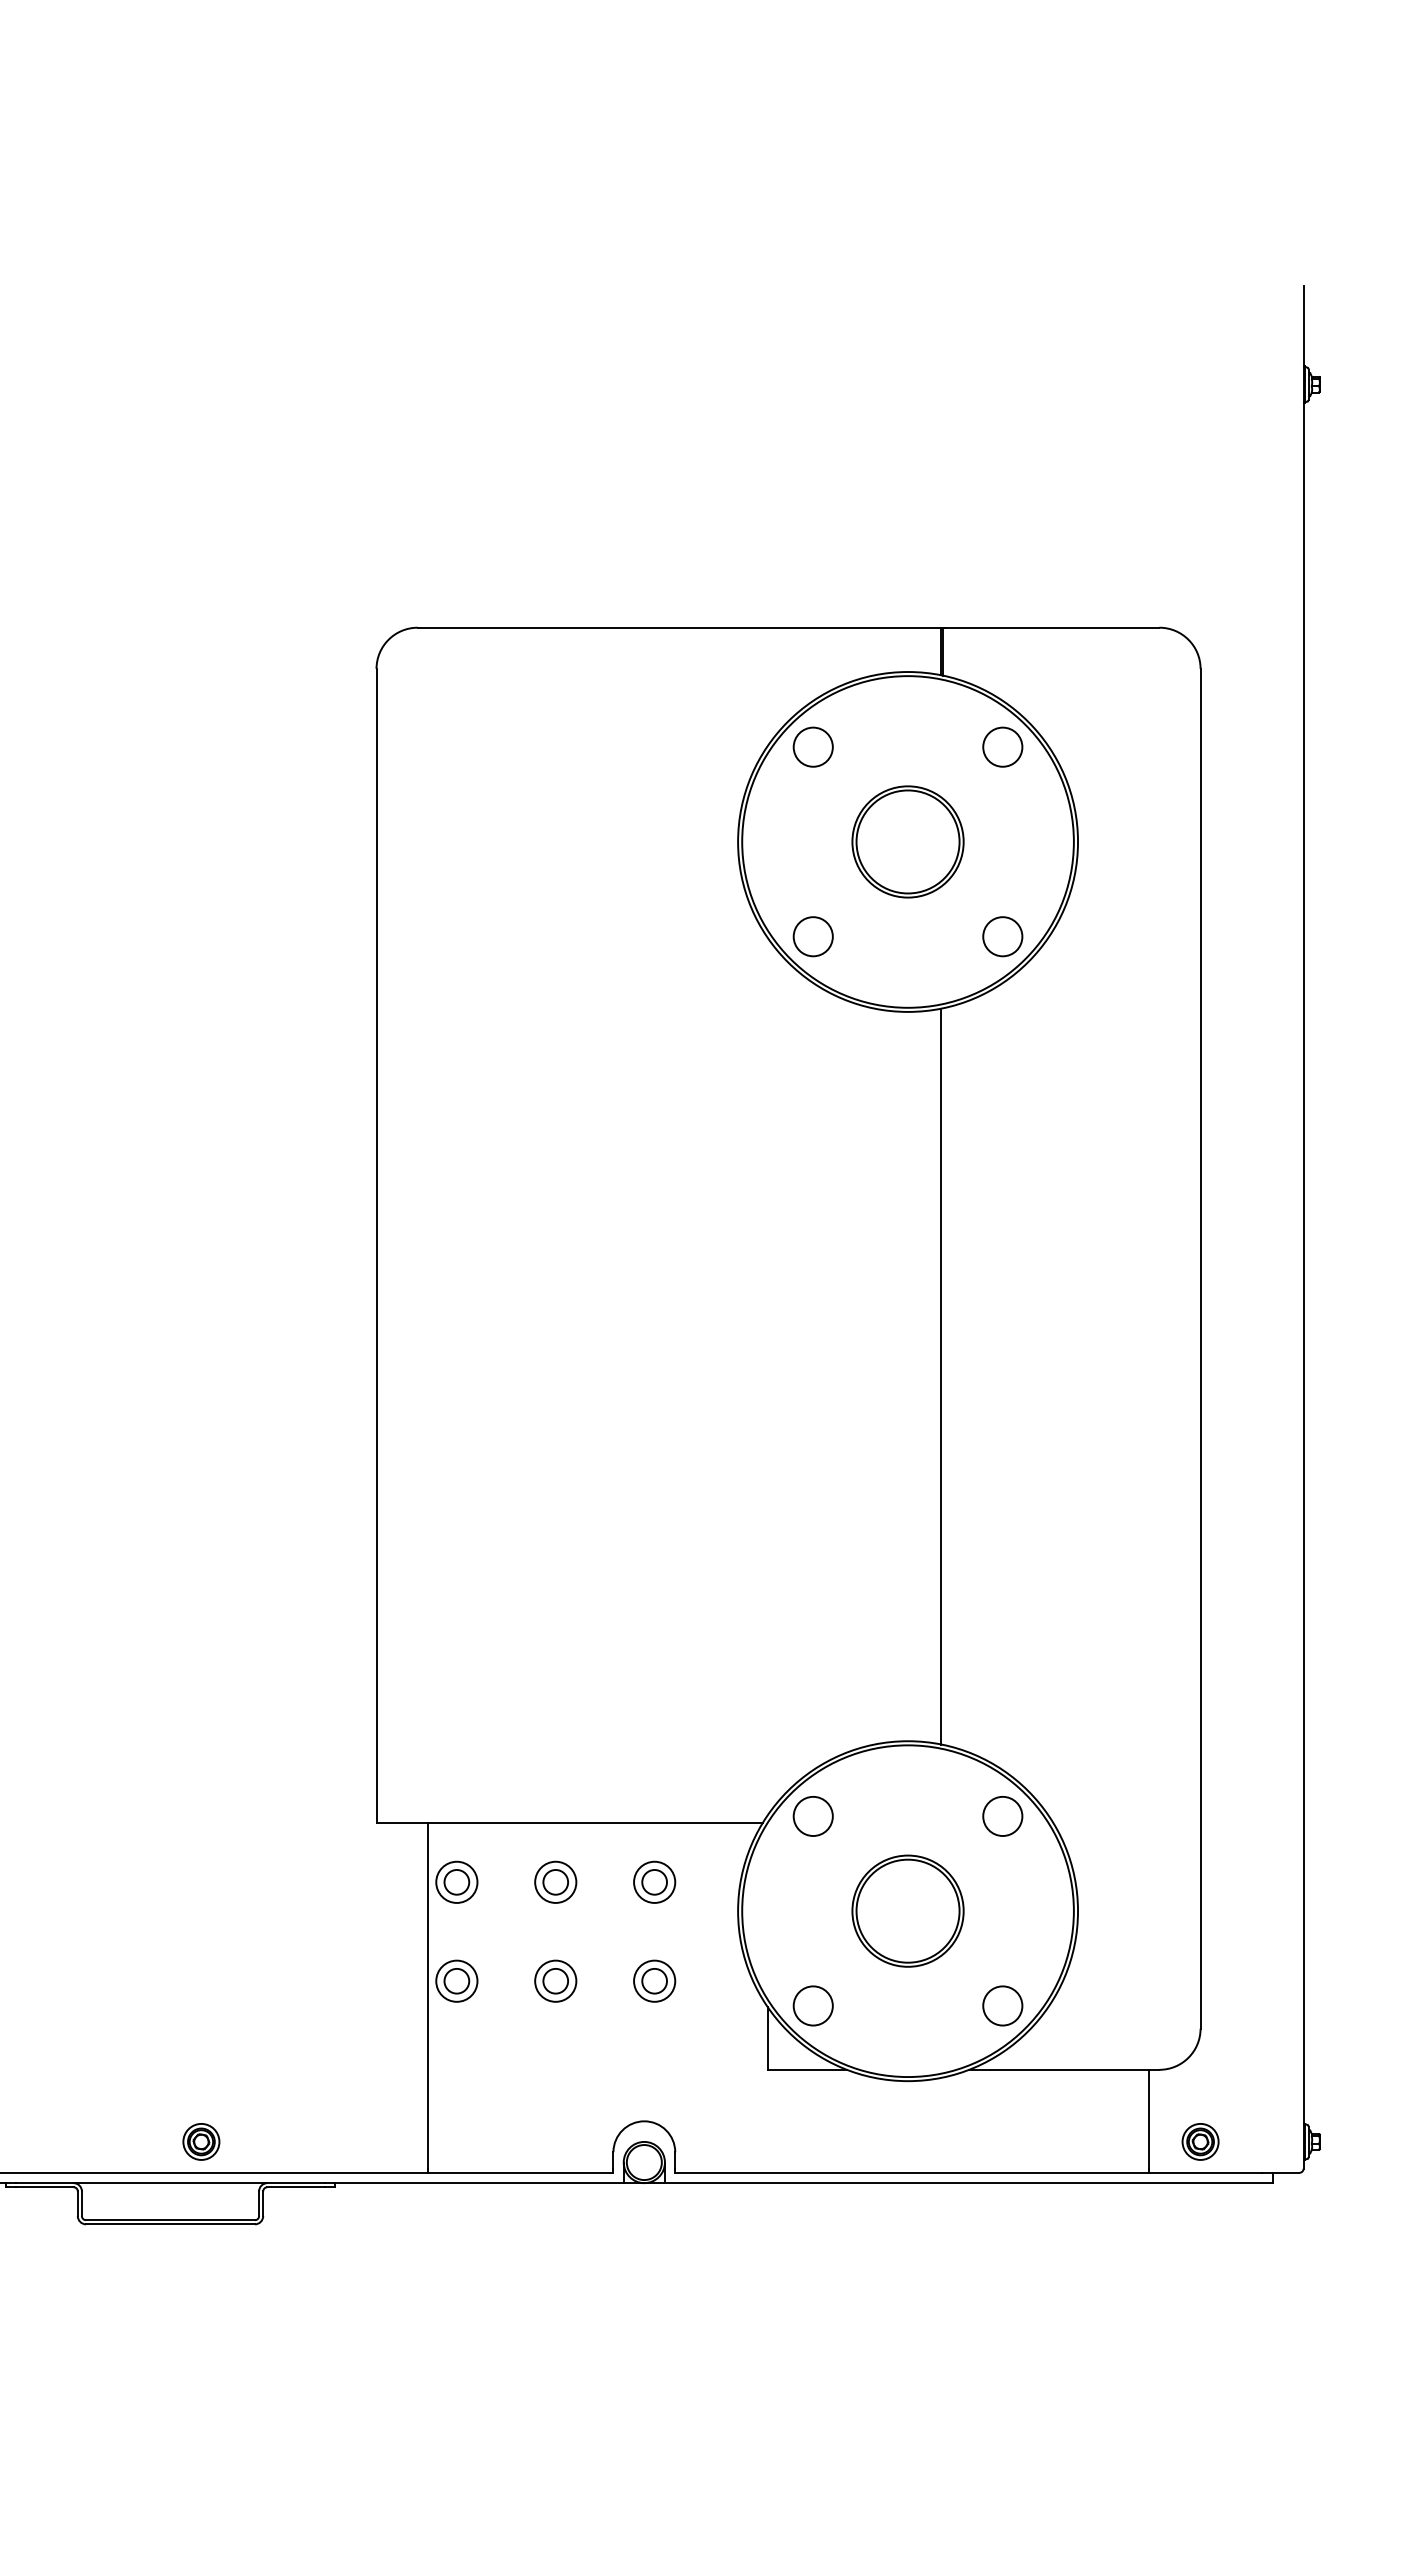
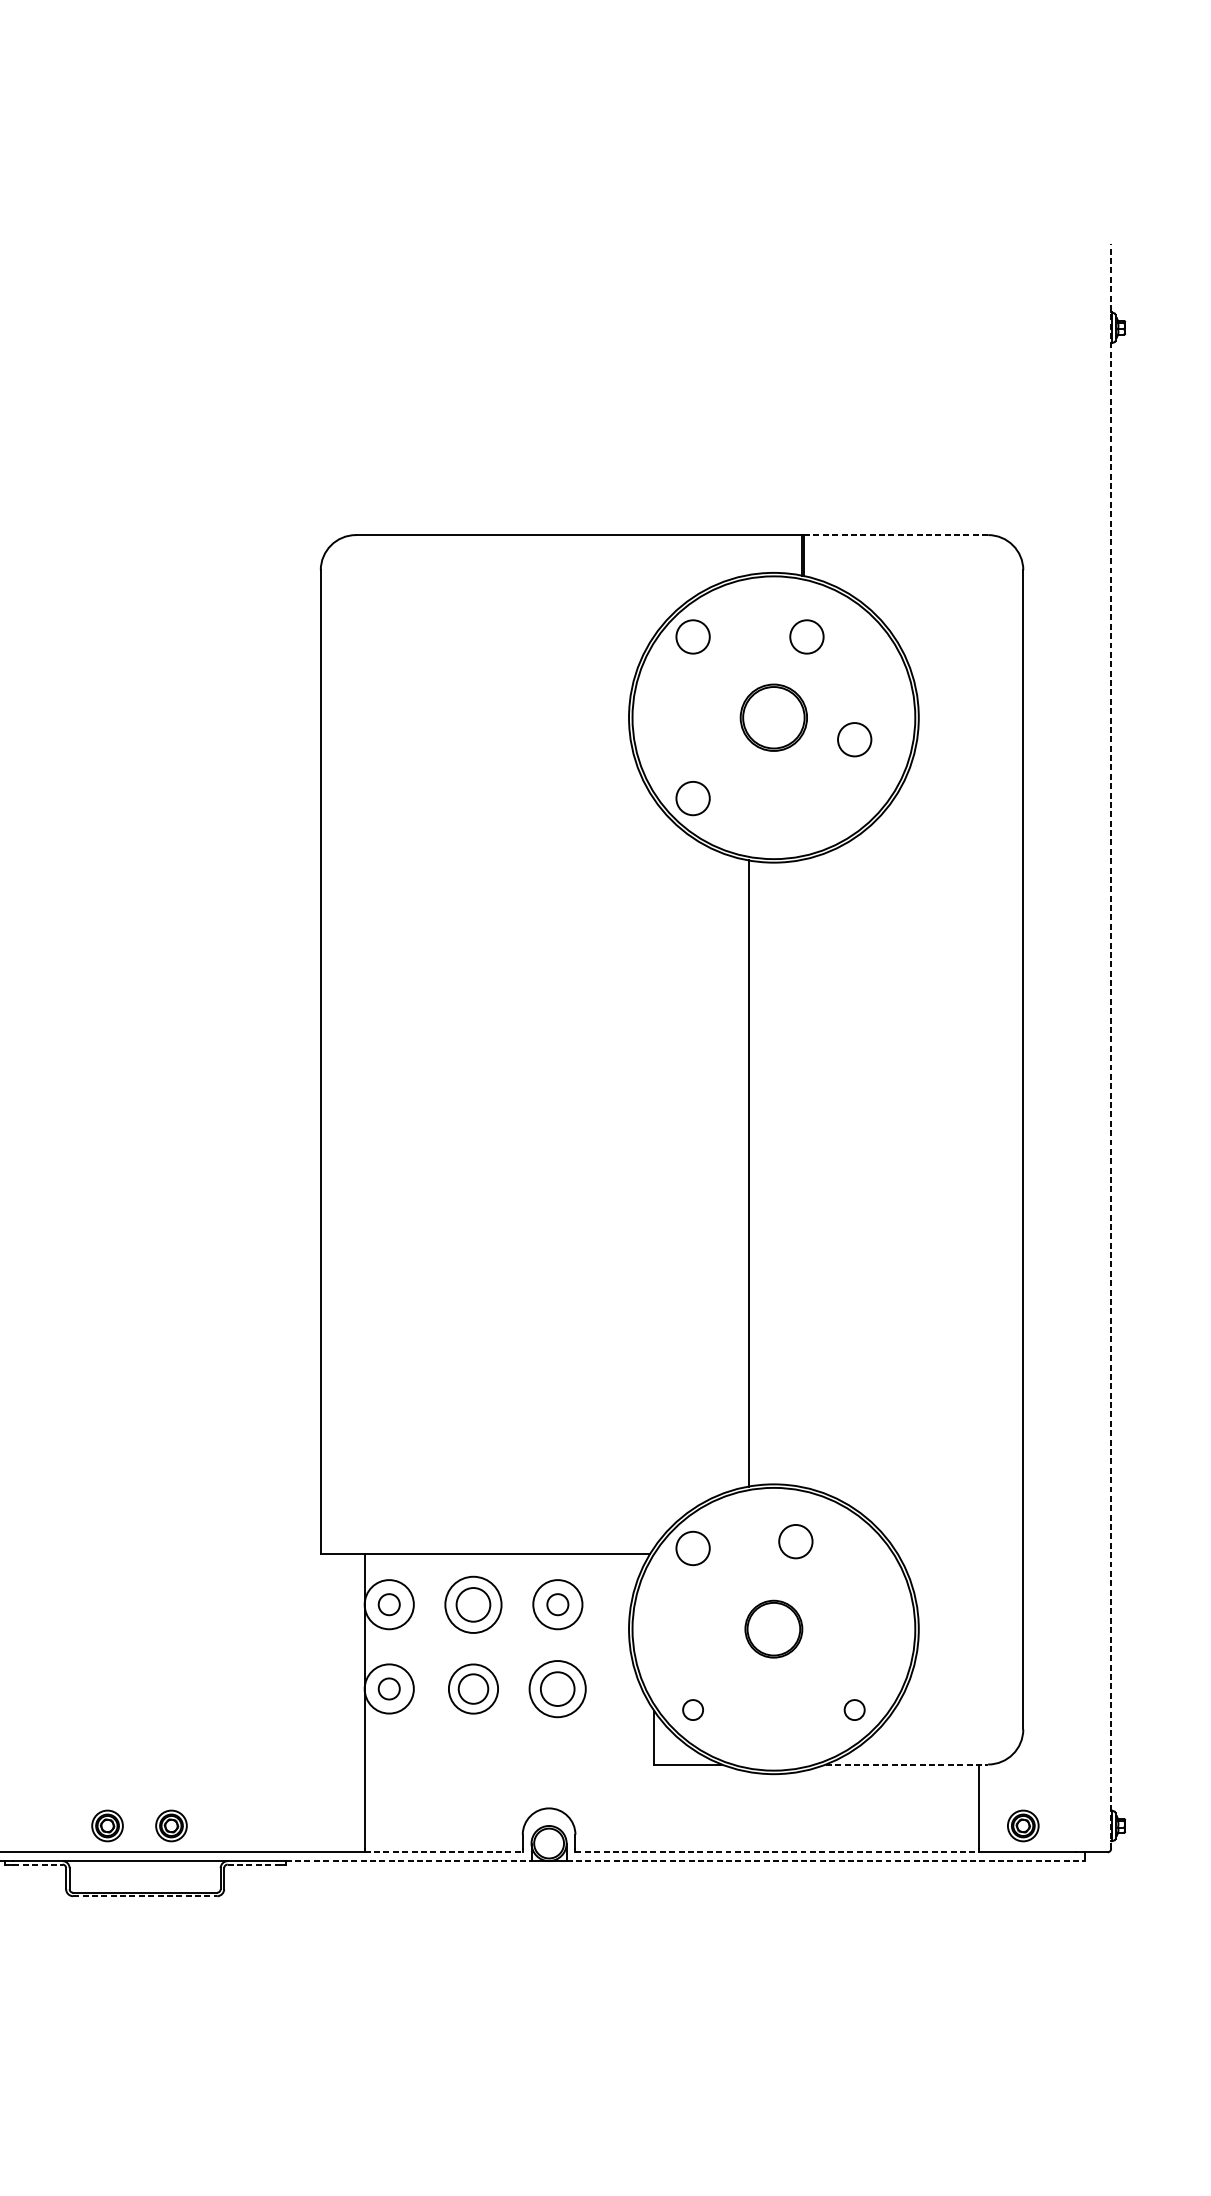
line: (1051, 627) -> (896, 534), solid -> dashed
circle: (1002, 746) -> (806, 636), moved
part: (907, 841) -> (773, 717), size x0.7
circle: (1002, 936) -> (854, 739), moved
line: (1303, 1226) -> (1111, 1045), solid -> dashed
line: (941, 1376) -> (749, 1173), moved
circle: (1002, 1816) -> (795, 1541), moved
circle: (456, 1881) -> (388, 1603), size x1.4
part: (555, 1881) -> (473, 1603), size x1.6
circle: (654, 1881) -> (557, 1603), size x1.4
part: (907, 1910) -> (773, 1628), size x0.6
circle: (456, 1980) -> (388, 1688), size x1.4
part: (555, 1980) -> (473, 1688), size x1.4
part: (654, 1980) -> (557, 1688), size x1.6
circle: (812, 2005) -> (692, 1709), size x0.6
circle: (1002, 2005) -> (854, 1709), size x0.6
line: (1064, 2069) -> (907, 1764), solid -> dashed
part: (126, 2141) -> (107, 1825), added
line: (520, 2172) -> (443, 1852), solid -> dashed
line: (912, 2172) -> (777, 1852), solid -> dashed
line: (480, 2183) -> (409, 1861), solid -> dashed
line: (968, 2183) -> (825, 1861), solid -> dashed
line: (44, 2187) -> (37, 1864), solid -> dashed
line: (296, 2187) -> (252, 1864), solid -> dashed
line: (171, 2224) -> (146, 1896), solid -> dashed

